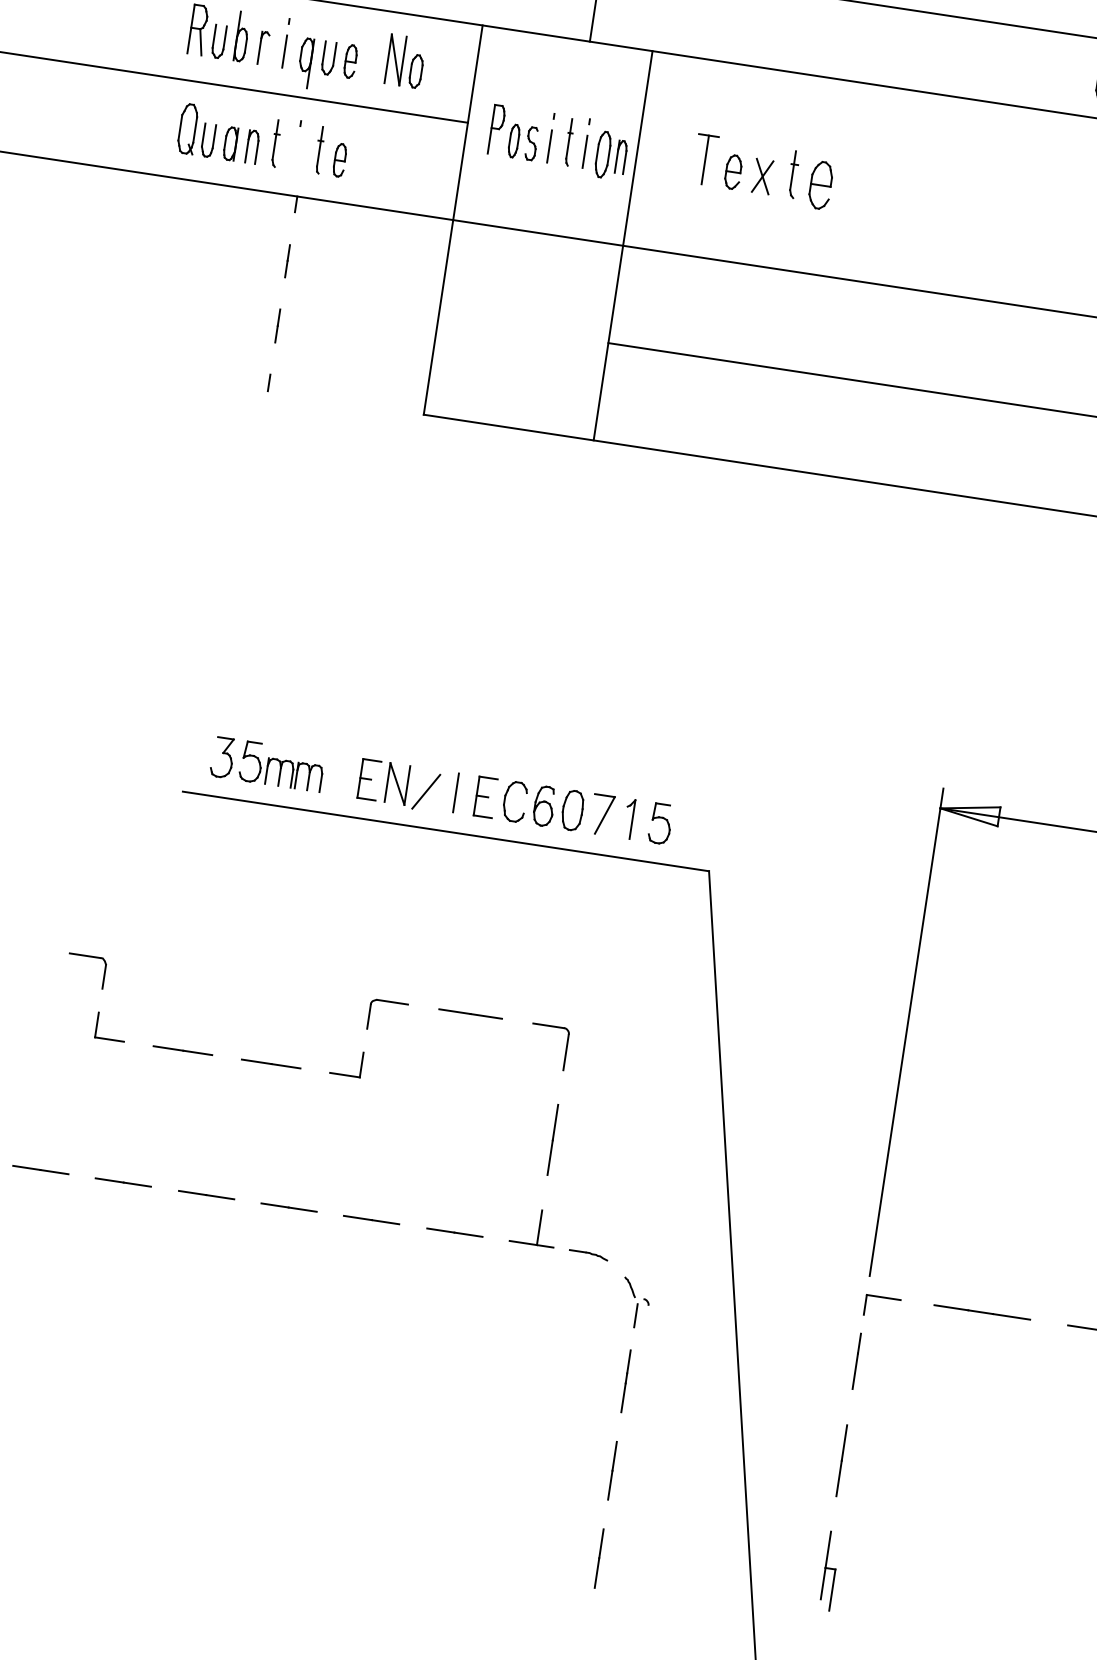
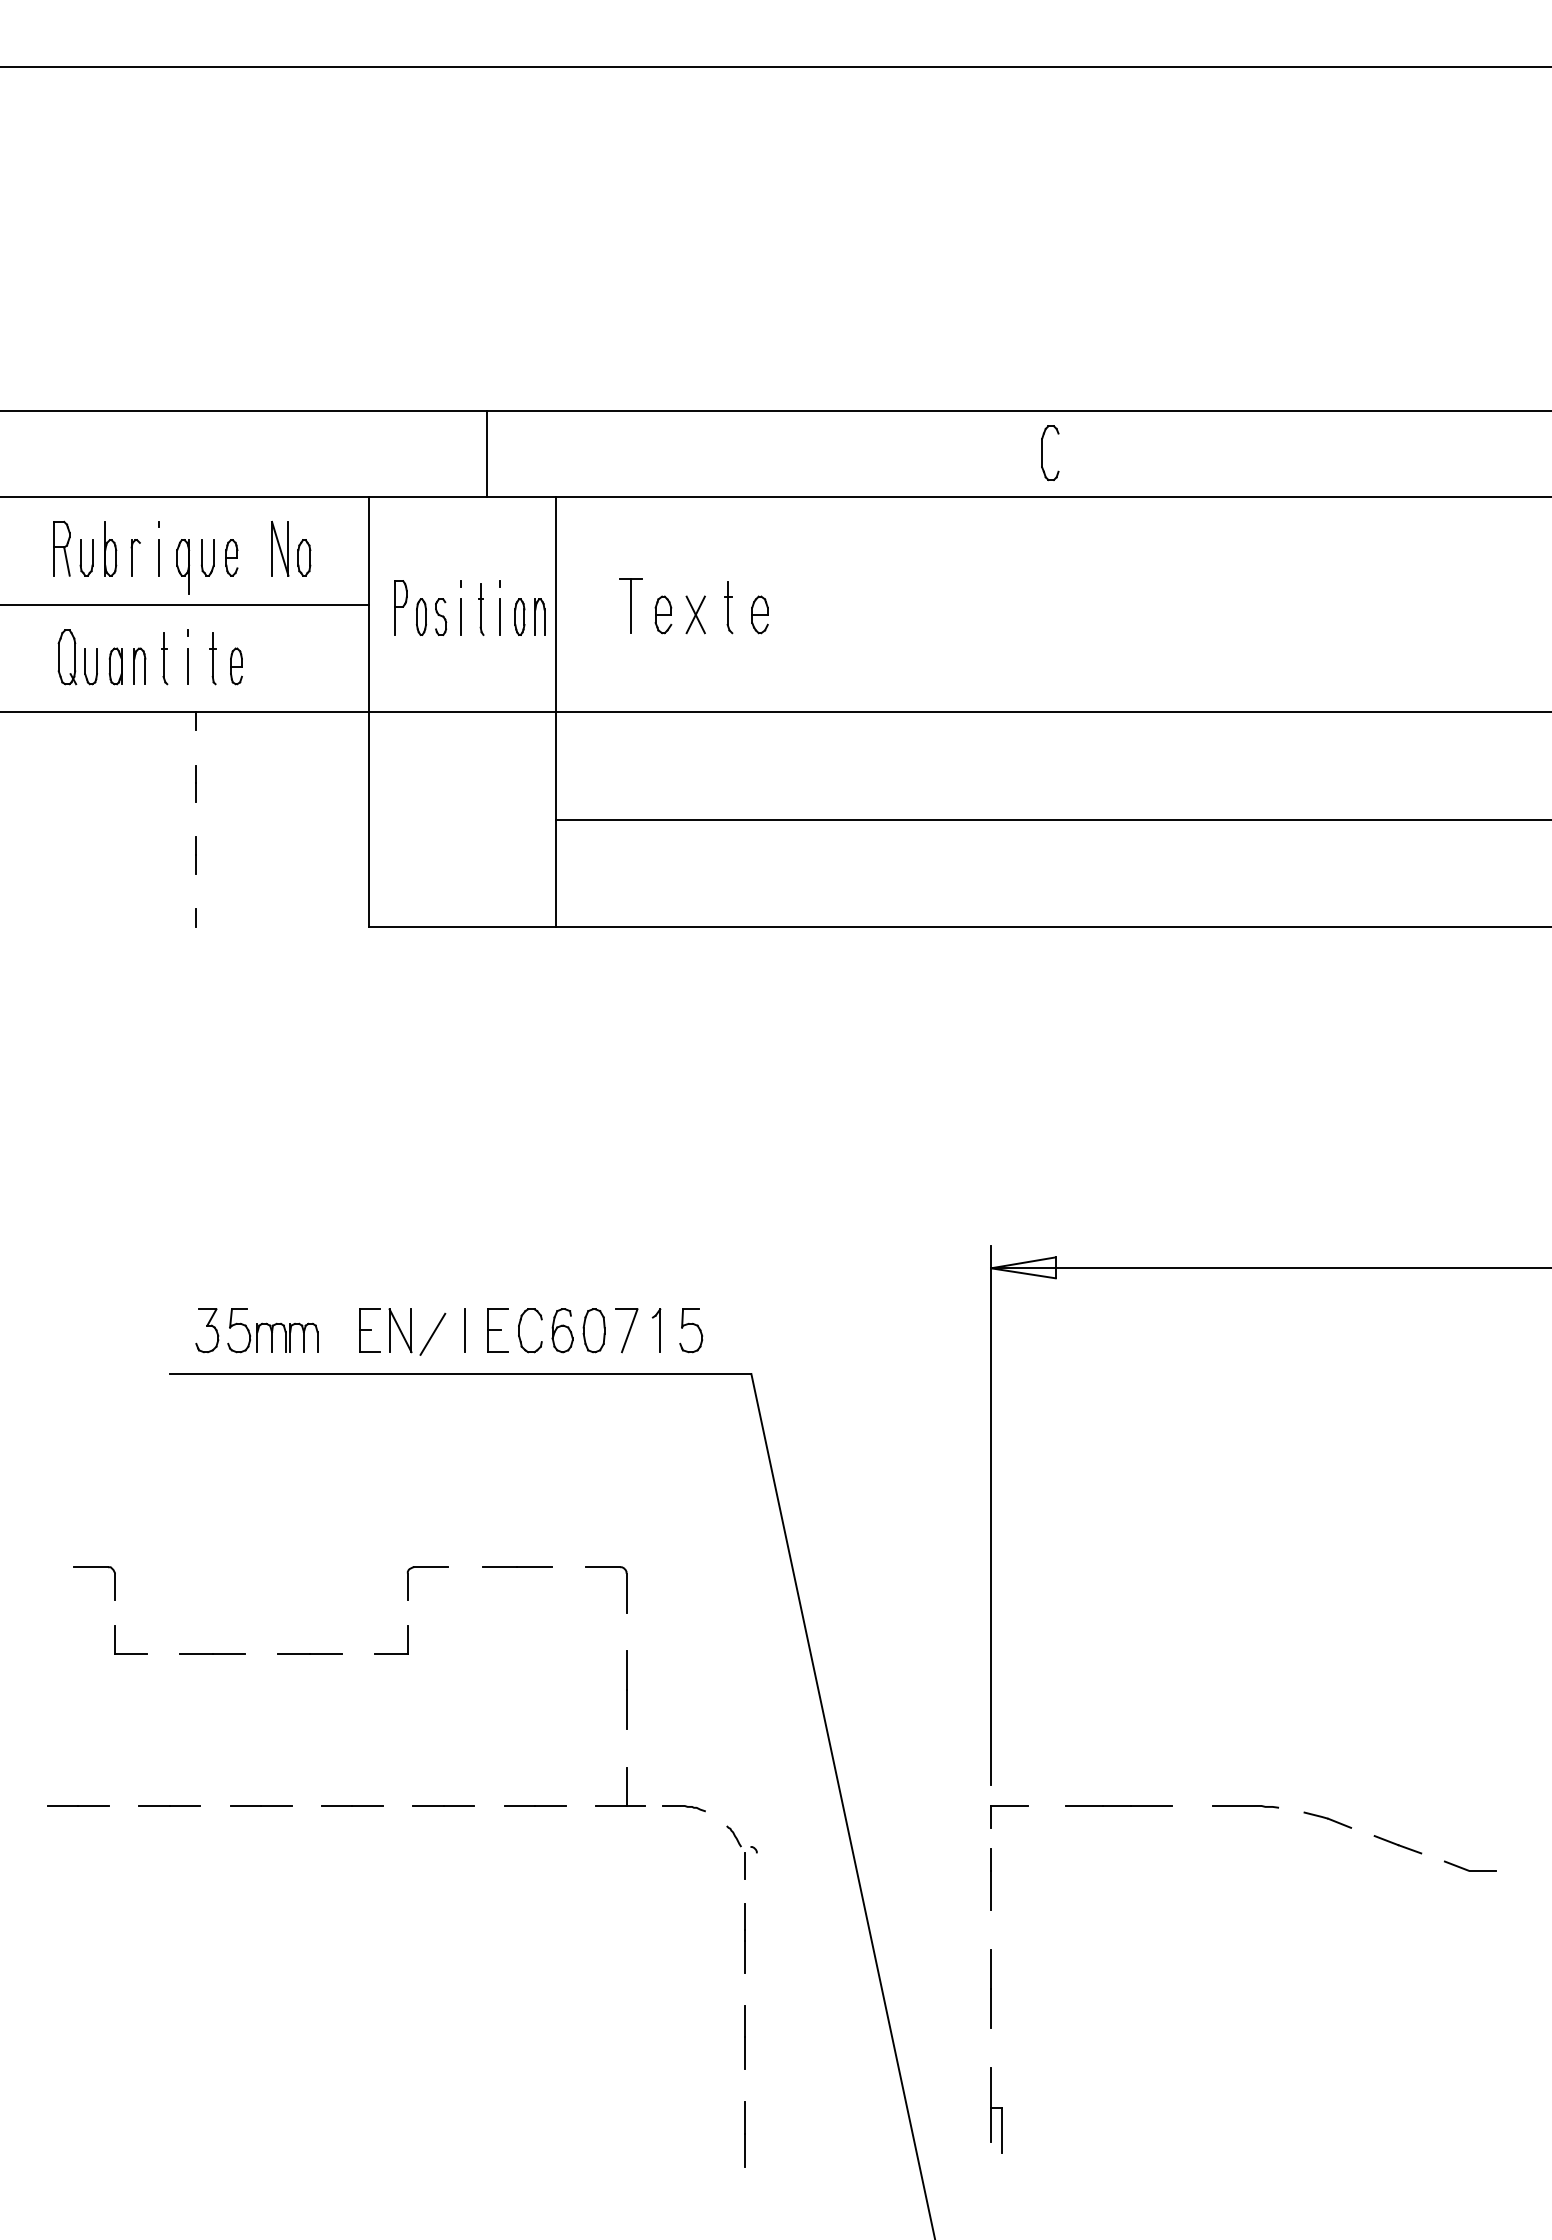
line: (296, 153) -> (188, 666), added
part: (602, 153) -> (519, 616), size x0.71
part: (820, 184) -> (759, 614), size x0.71

